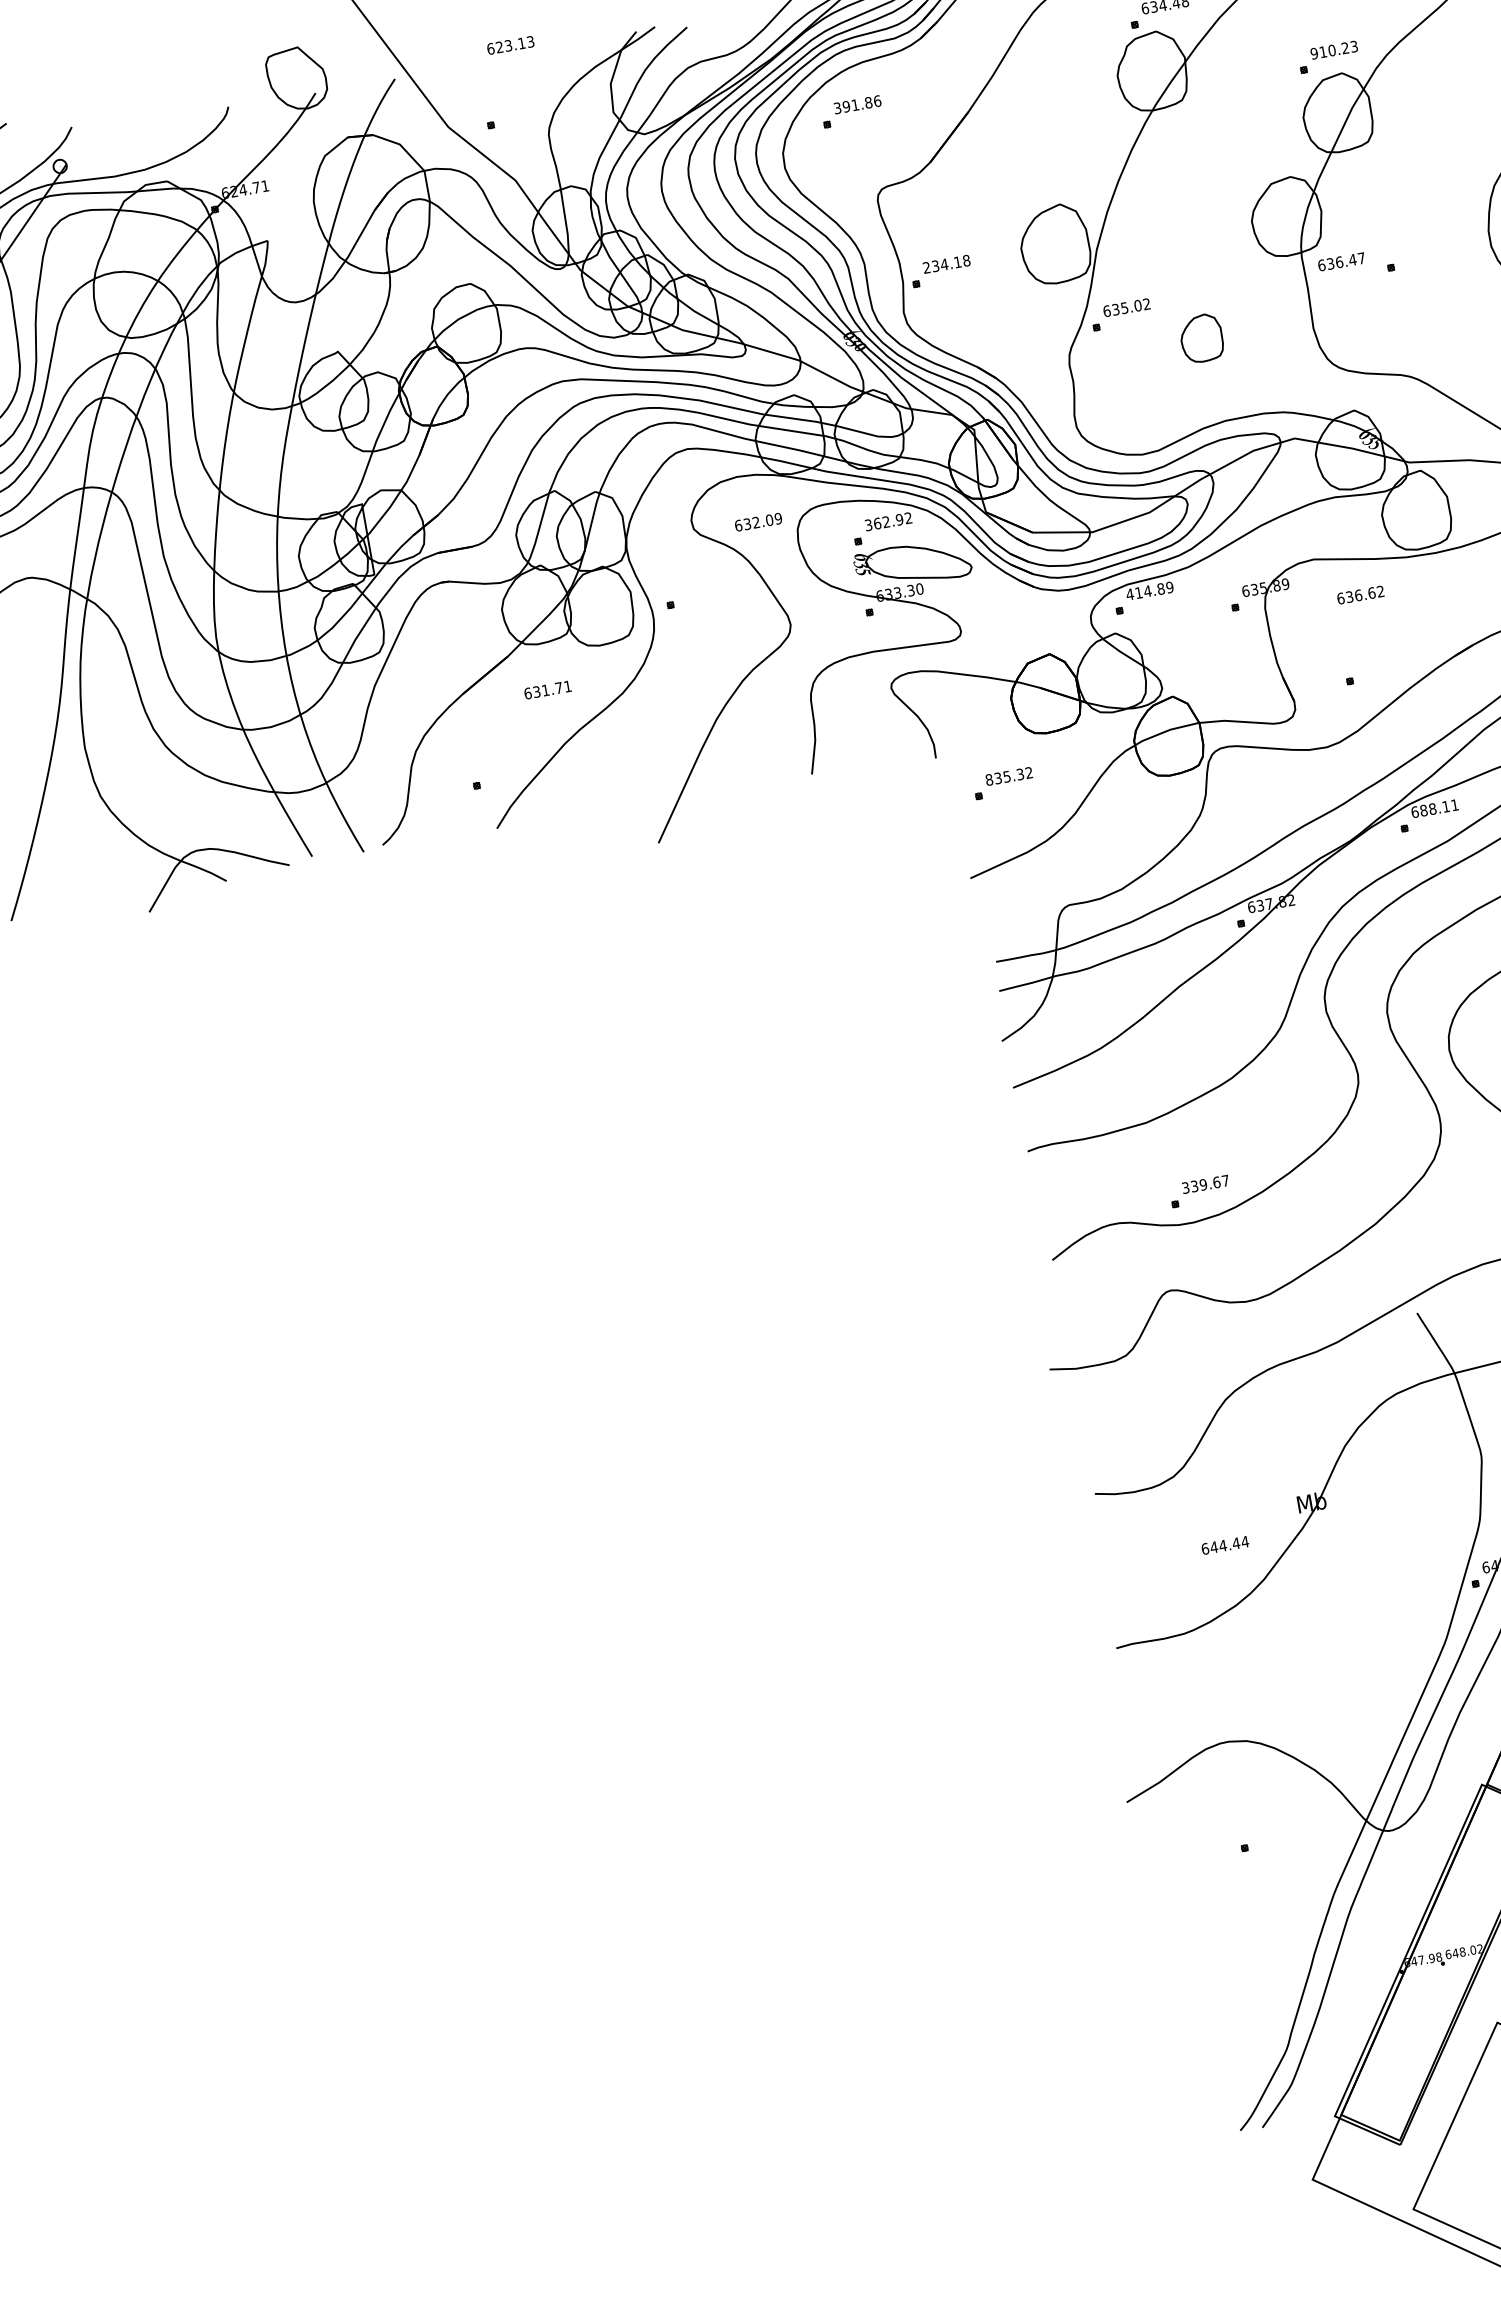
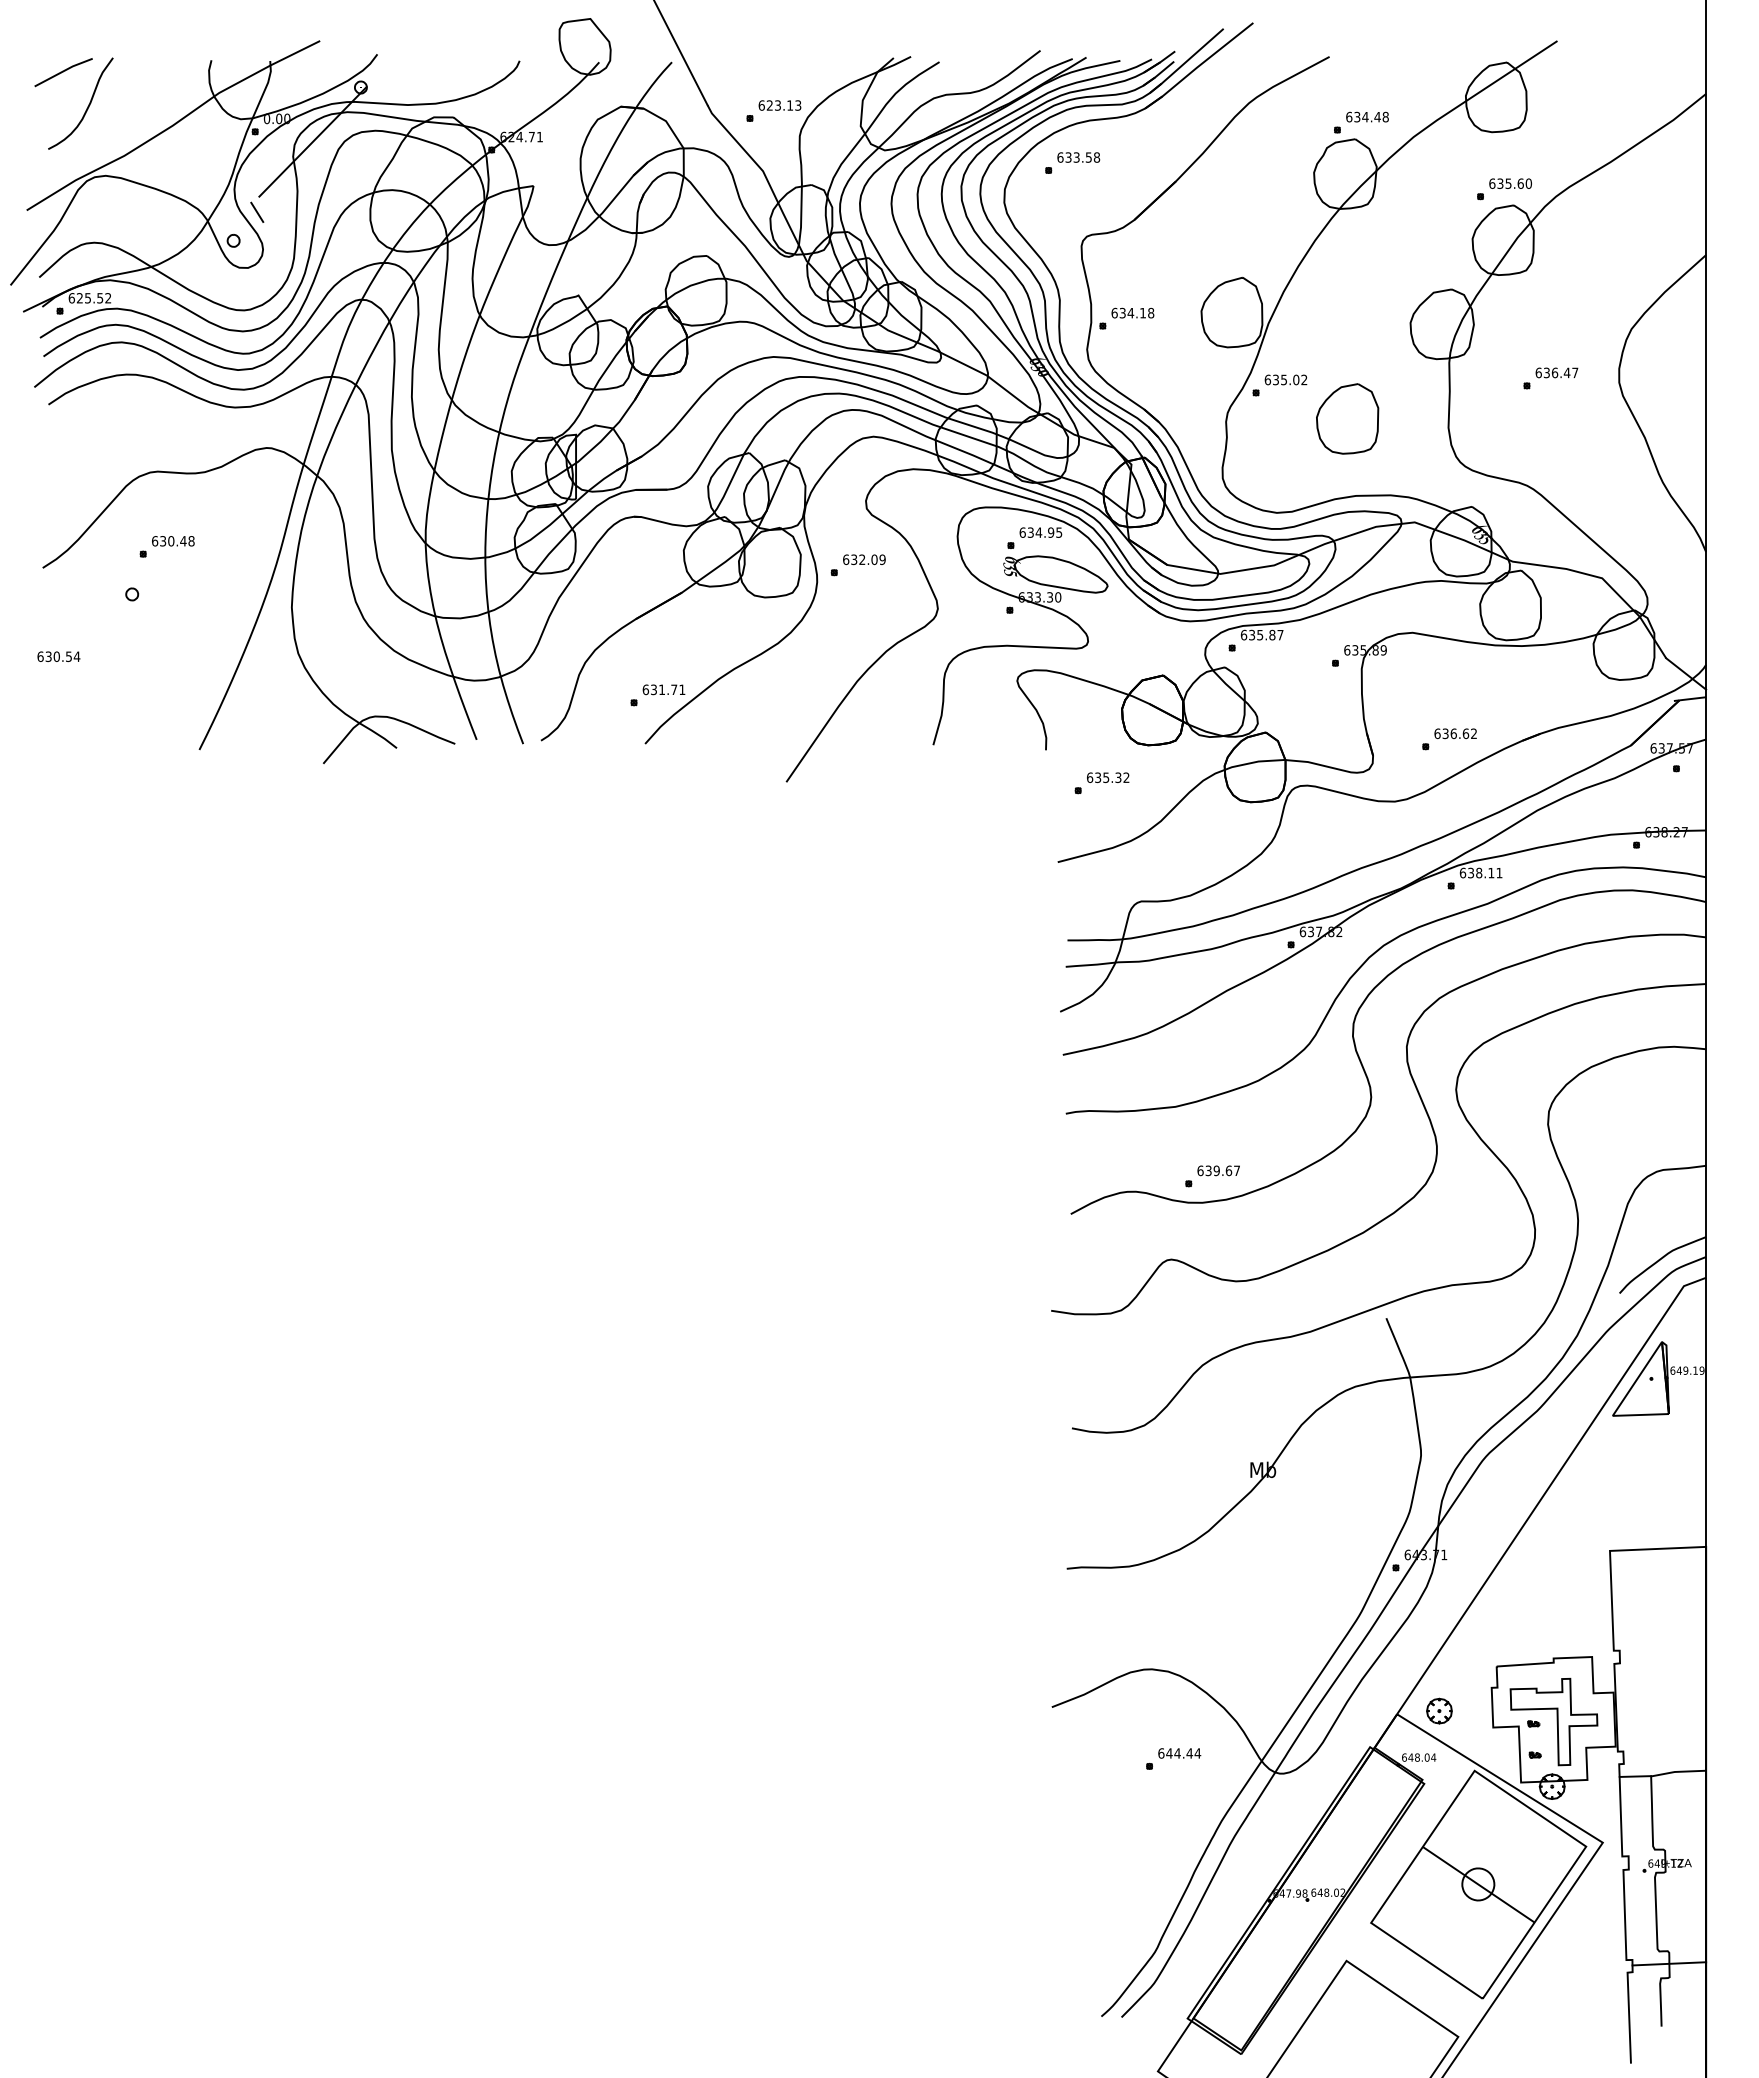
text: (510, 45) -> (779, 105), moved
text: (1334, 49) -> (1510, 183), 910.23 -> 635.60
text: (857, 104) -> (1078, 157), 391.86 -> 633.58
text: (1341, 261) -> (1556, 372), moved
text: (926, 267) -> (1114, 312), 234.18 -> 634.18
part: (1201, 337) -> (1347, 418), size x1.67
text: (758, 521) -> (864, 559), moved
text: (888, 521) -> (1040, 532), 362.92 -> 634.95
text: (1149, 590) -> (1261, 634), 414.89 -> 635.87
text: (1360, 594) -> (1455, 733), moved
text: (547, 689) -> (663, 689), moved
text: (989, 779) -> (1090, 777), 835.32 -> 635.32
text: (1424, 809) -> (1471, 872), 688.11 -> 638.11
text: (1185, 1187) -> (1200, 1170), 339.67 -> 639.67
text: (1225, 1545) -> (1179, 1753), moved

